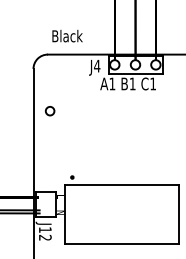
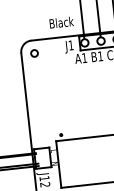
text: (67, 36) -> (61, 22), moved
text: (97, 65) -> (71, 44), J4 -> J1
circle: (49, 111) -> (34, 53), moved

